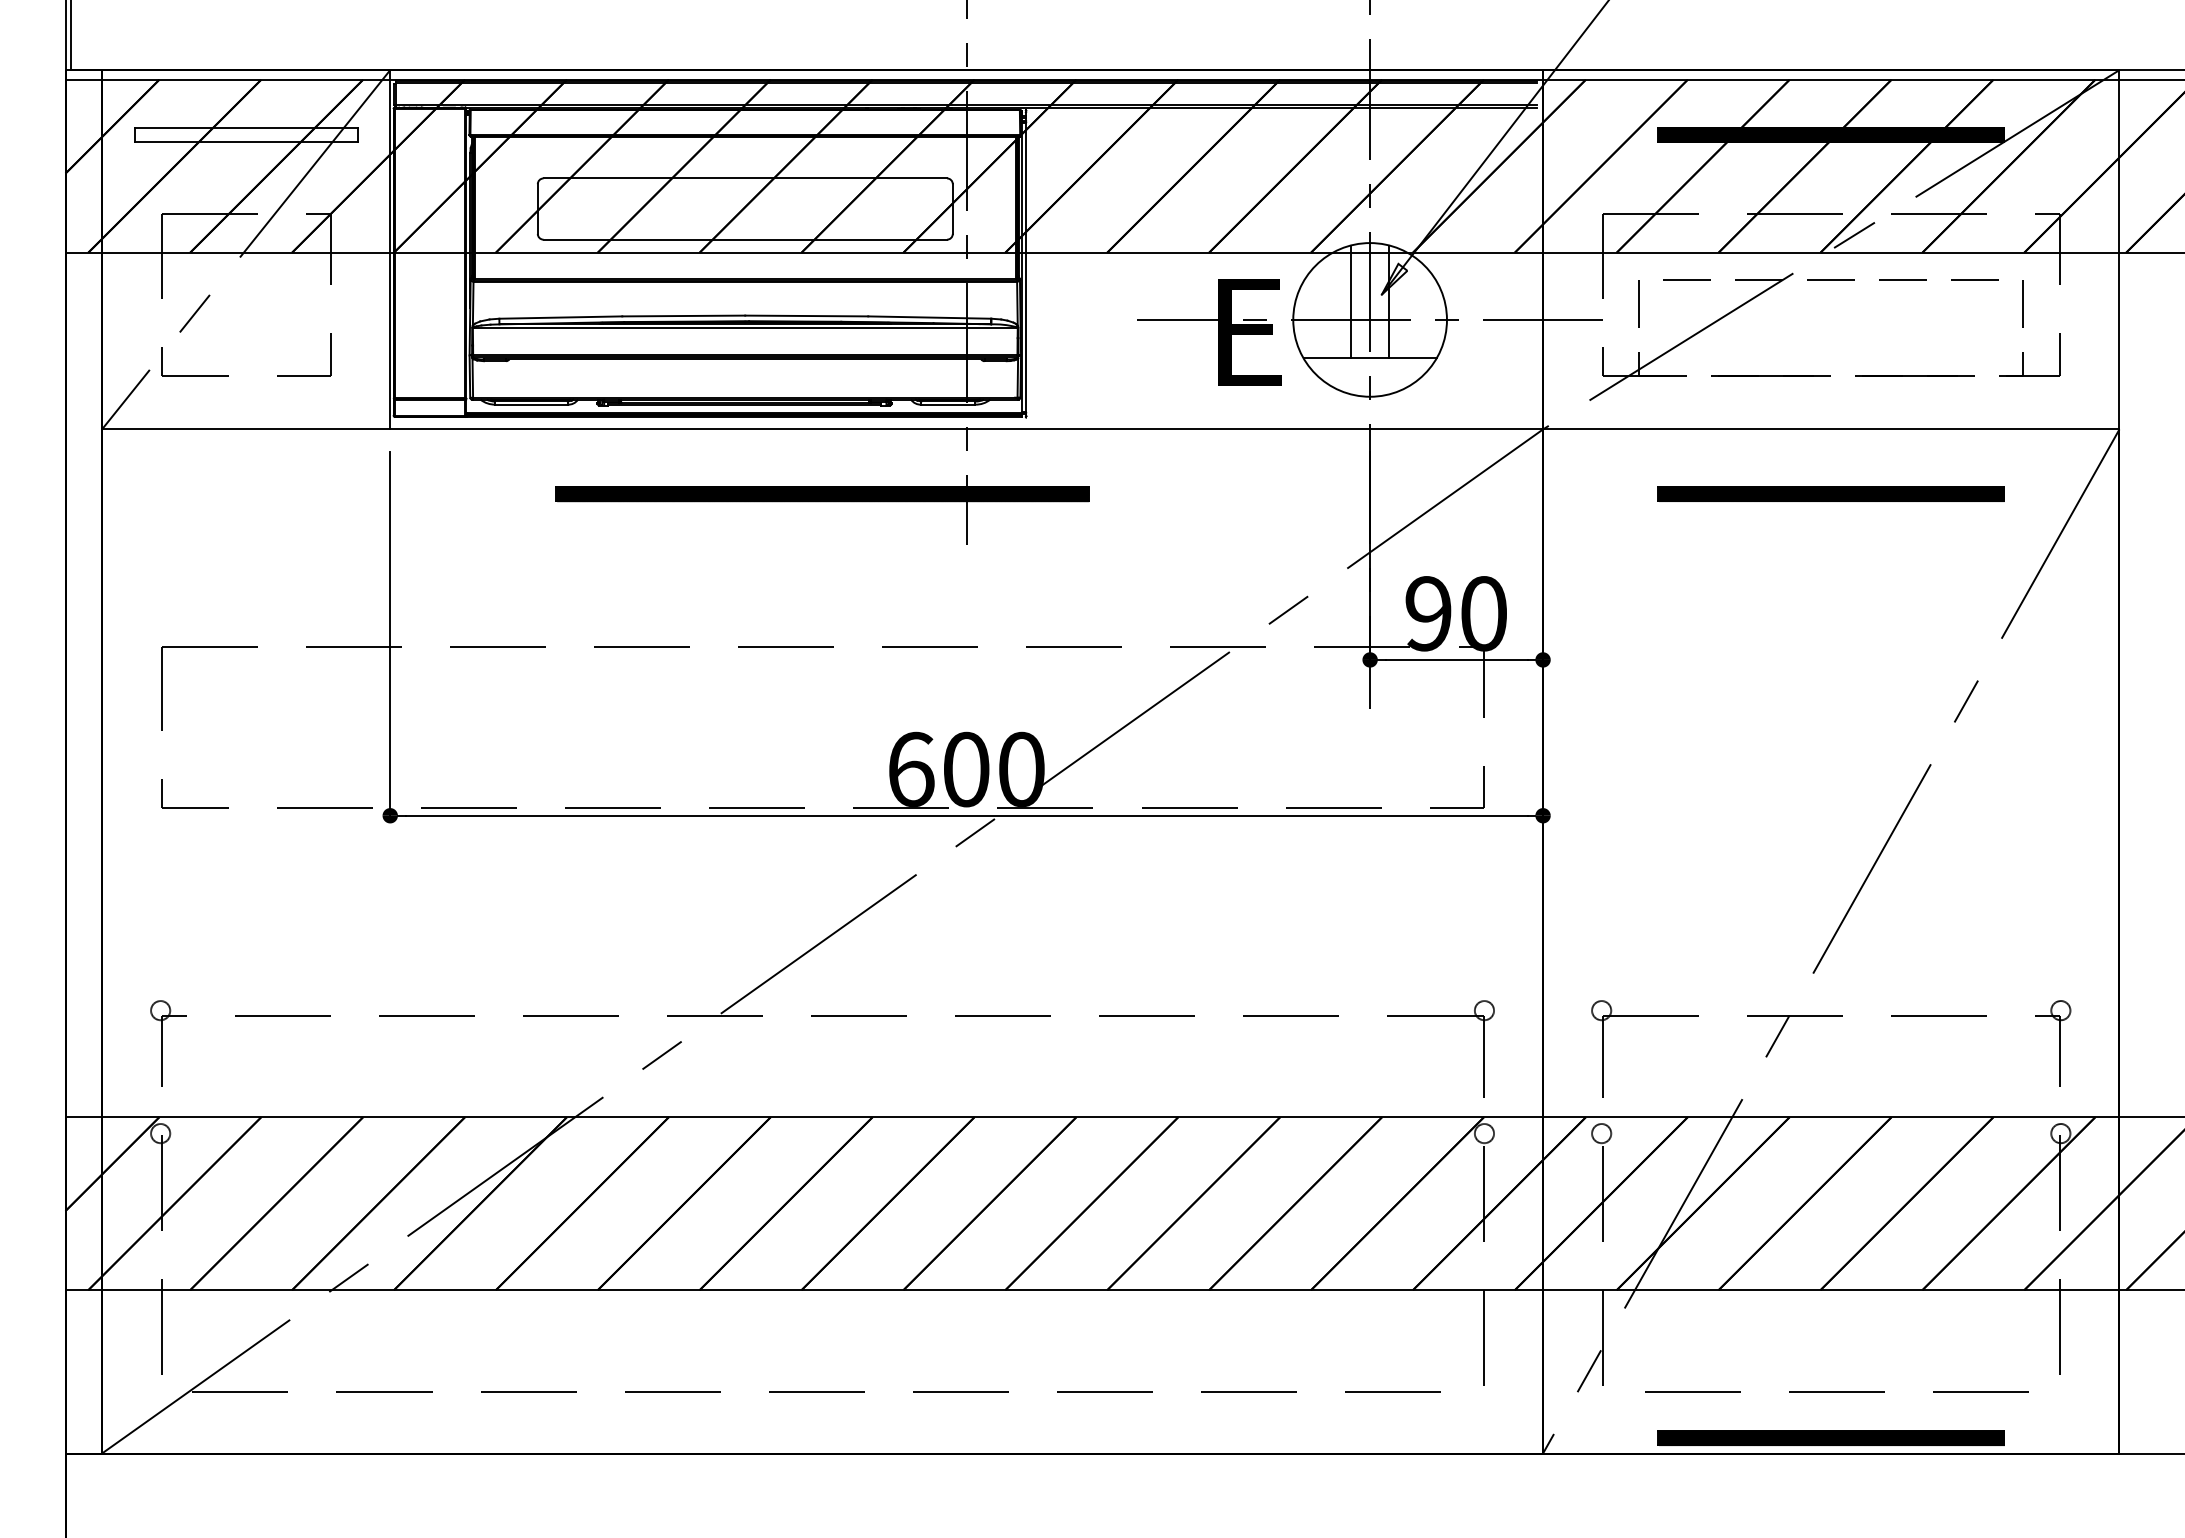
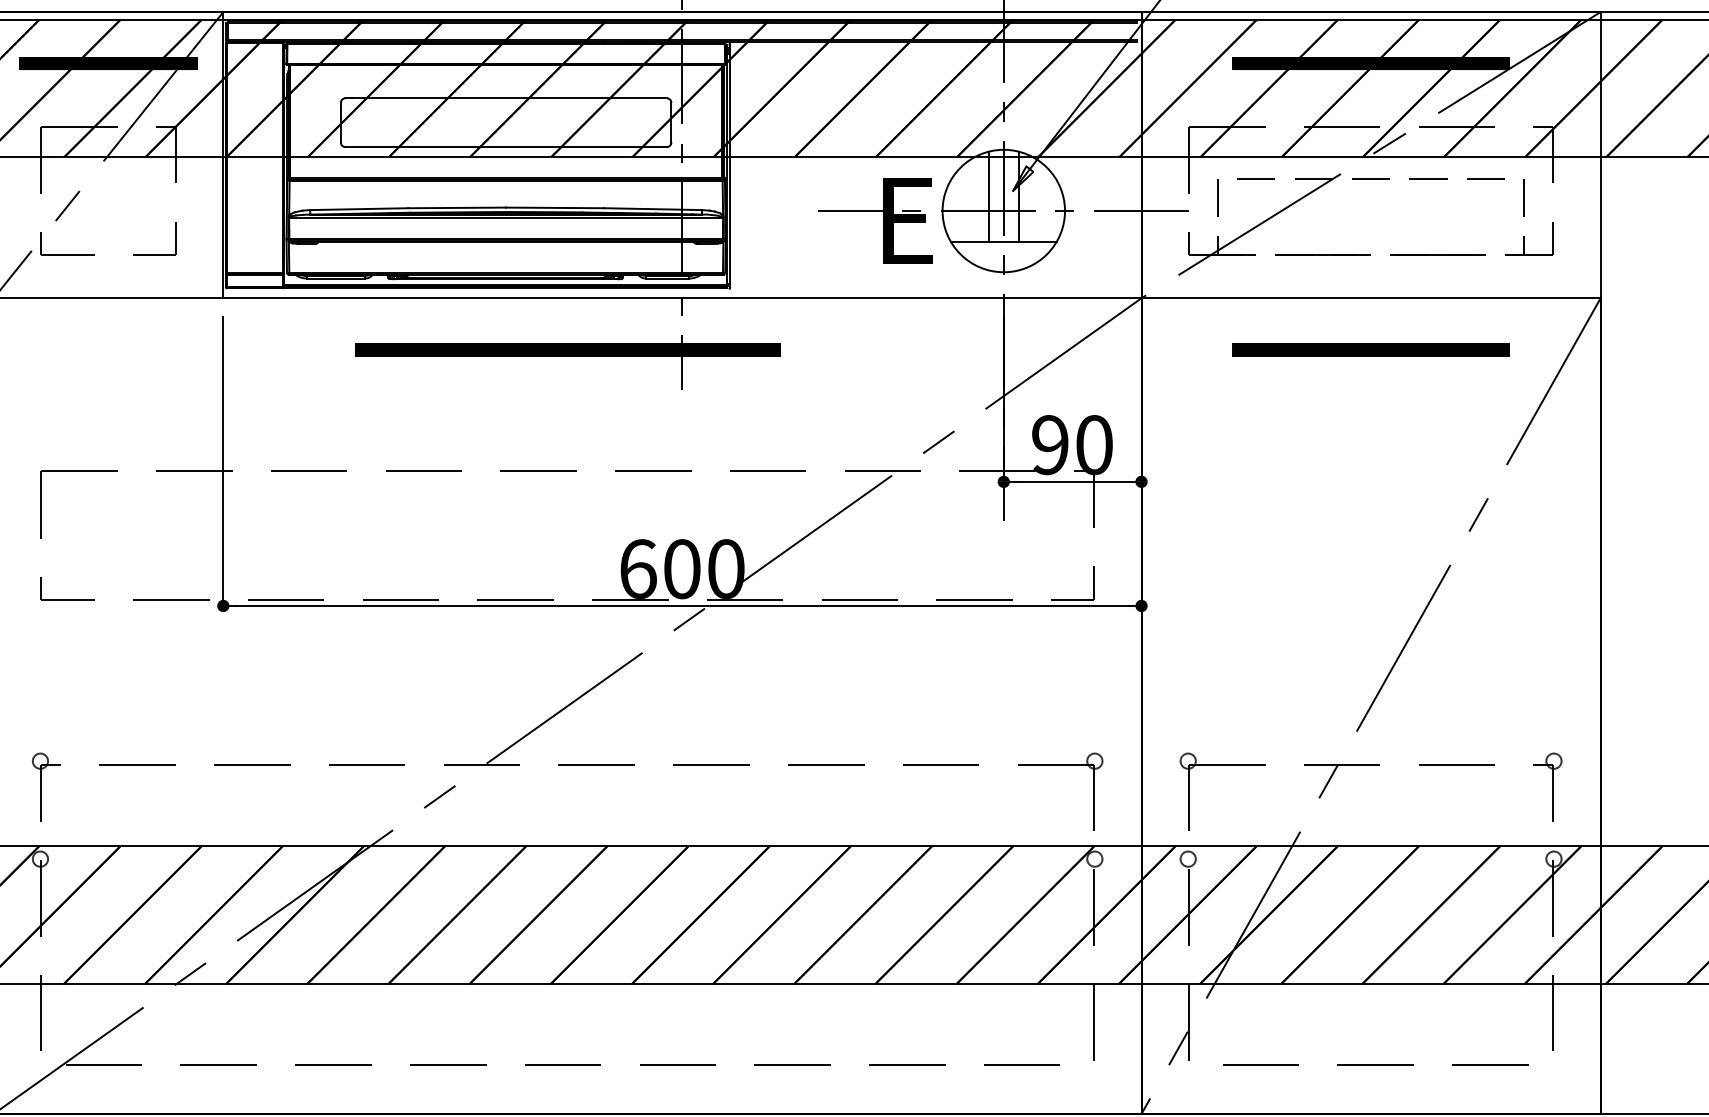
hatch: (245, 134) -> (108, 63), added
part: (1830, 1437) -> (1370, 1101), removed

